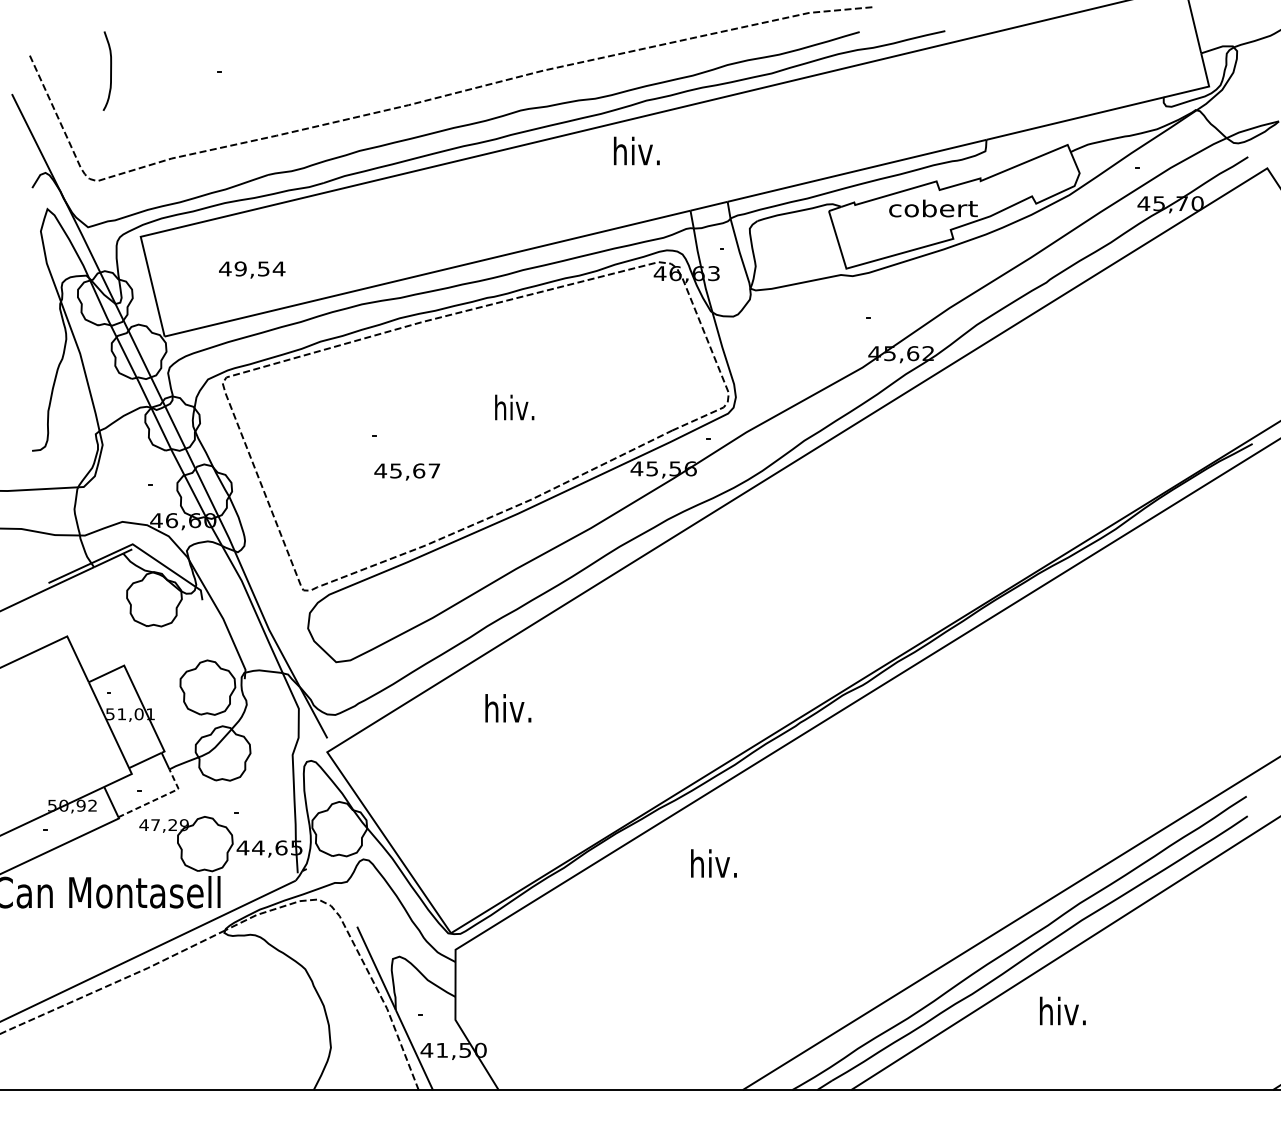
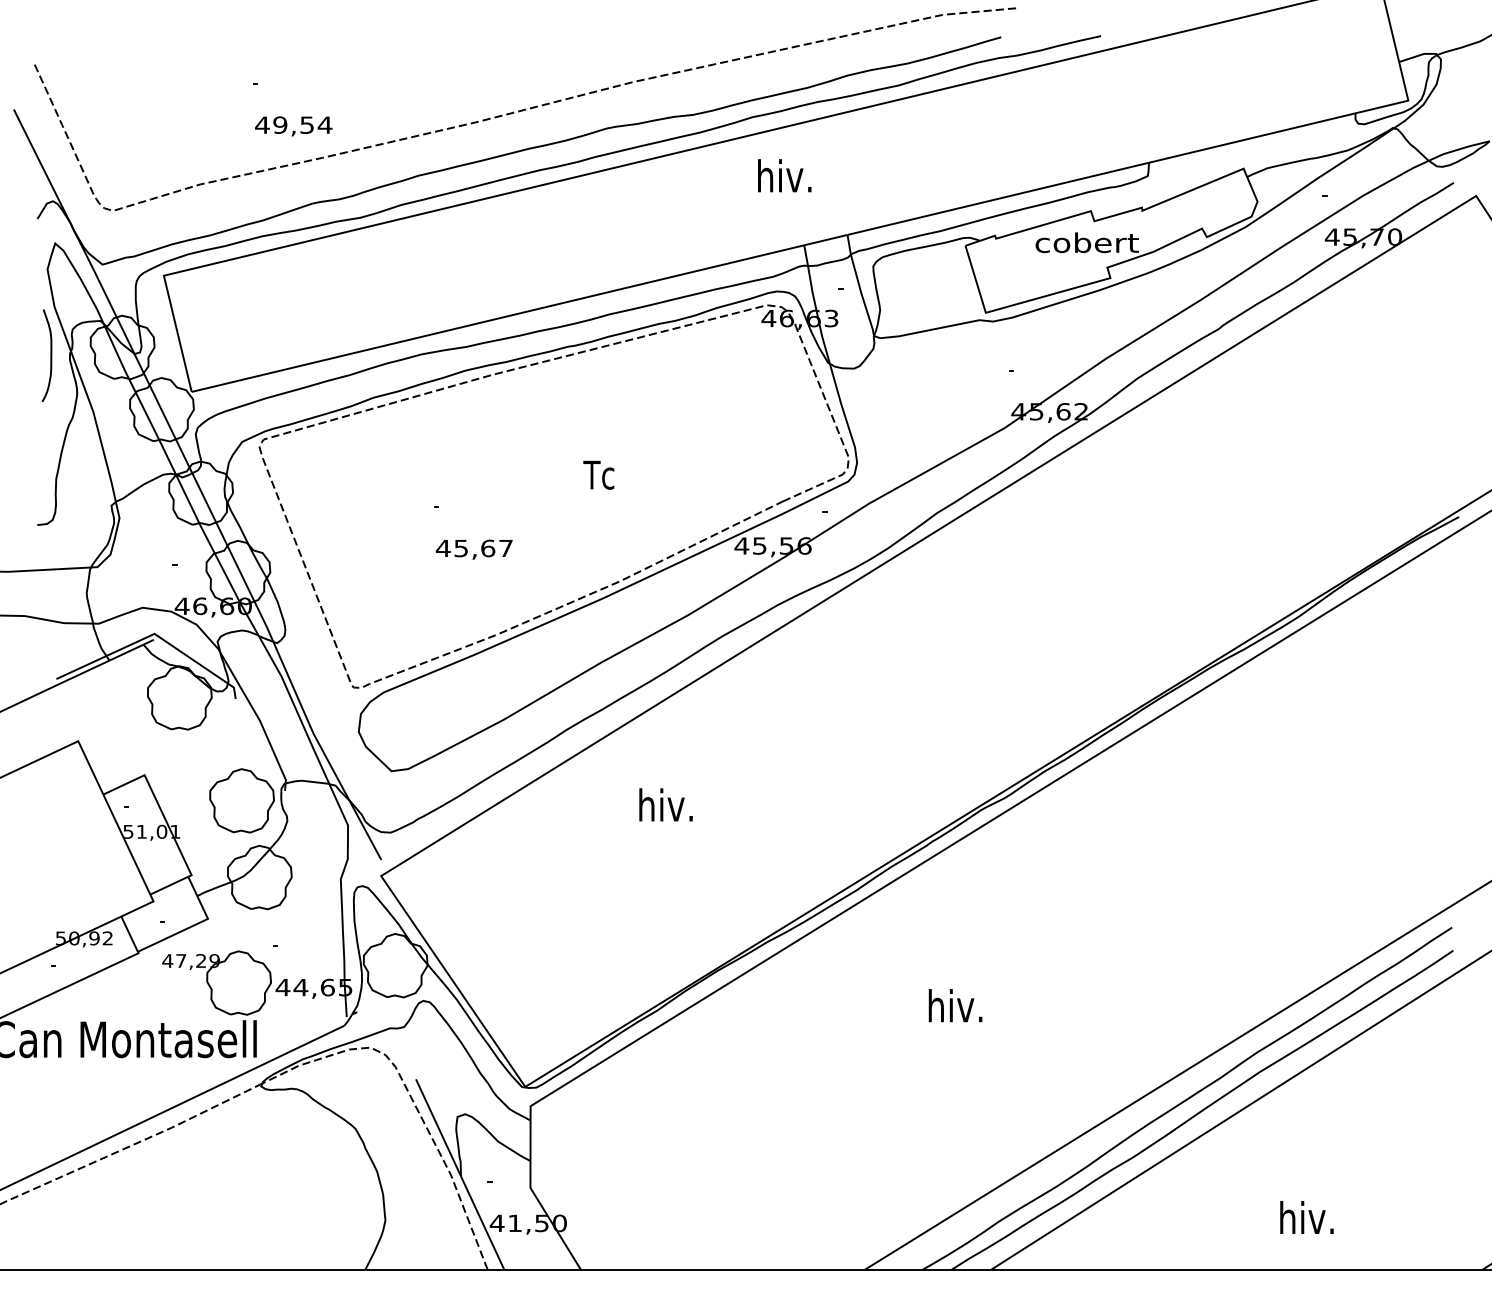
curve: (110, 70) -> (50, 355), moved
text: (636, 150) -> (784, 175), moved
text: (252, 270) -> (293, 126), moved
text: (514, 407) -> (599, 474), hiv. -> Tc
text: (507, 707) -> (665, 804), moved
line: (159, 798) -> (185, 929), dashed -> solid
text: (713, 863) -> (955, 1005), moved
text: (1062, 1010) -> (1306, 1217), moved

